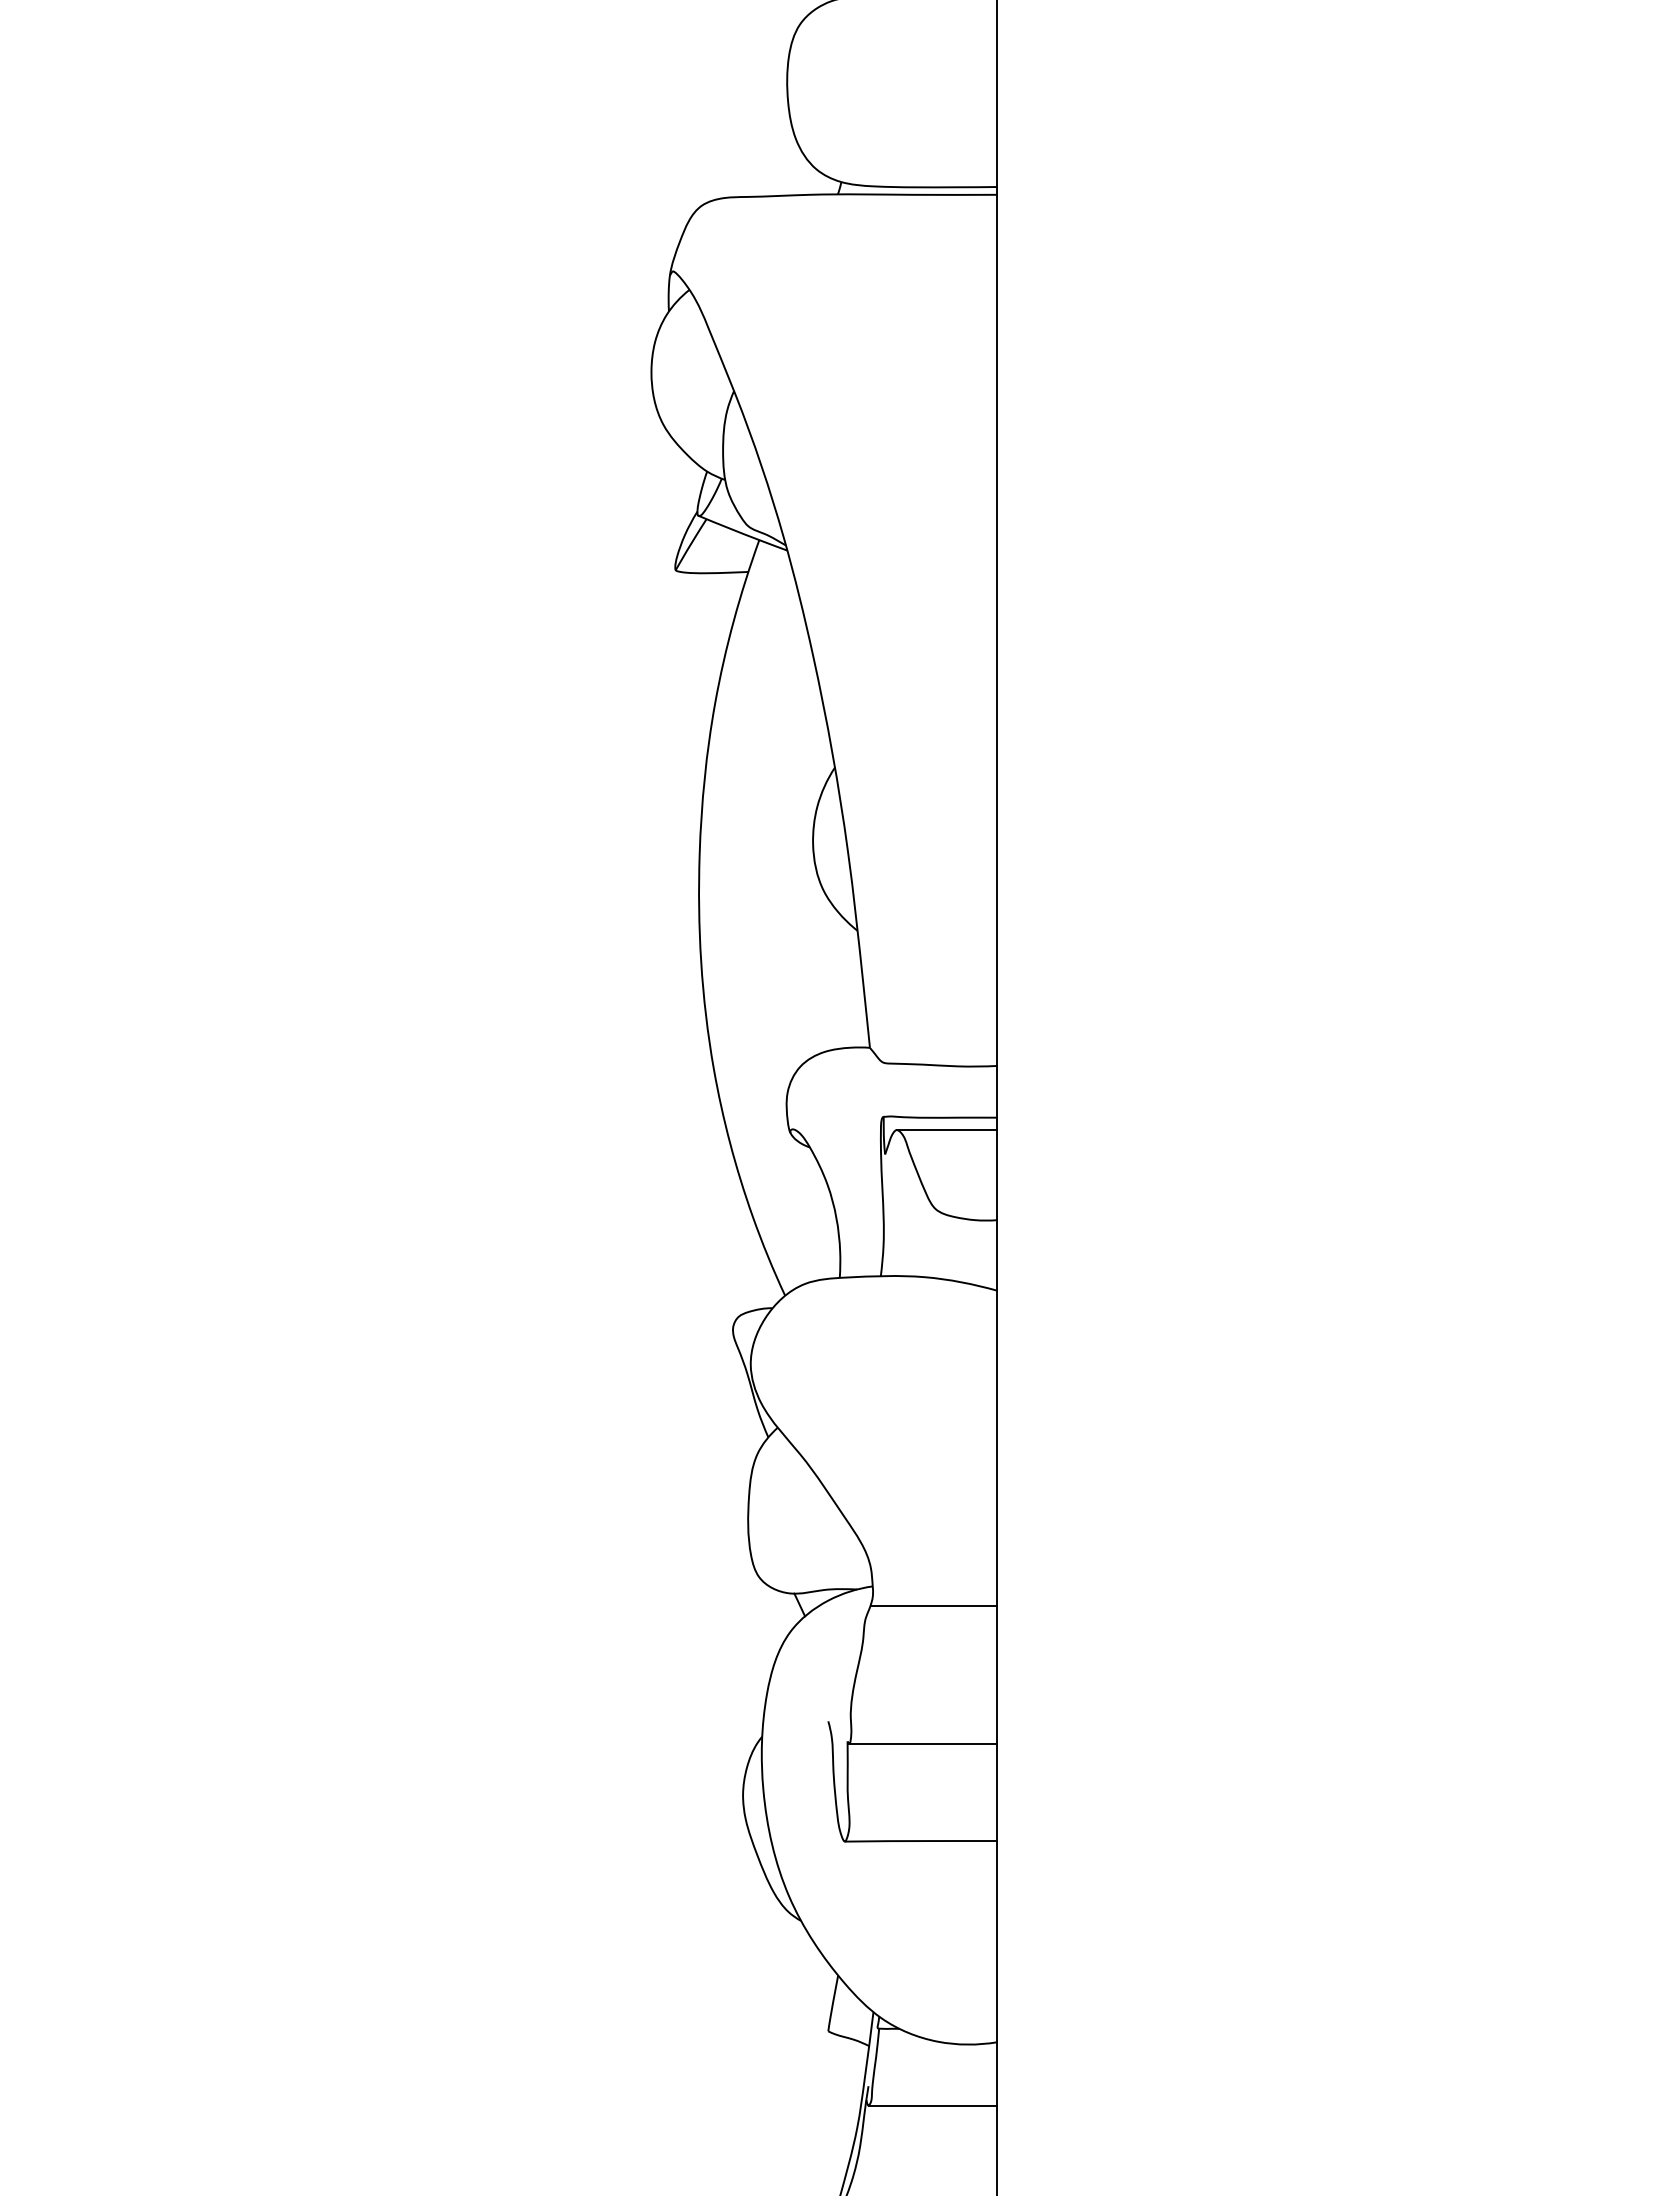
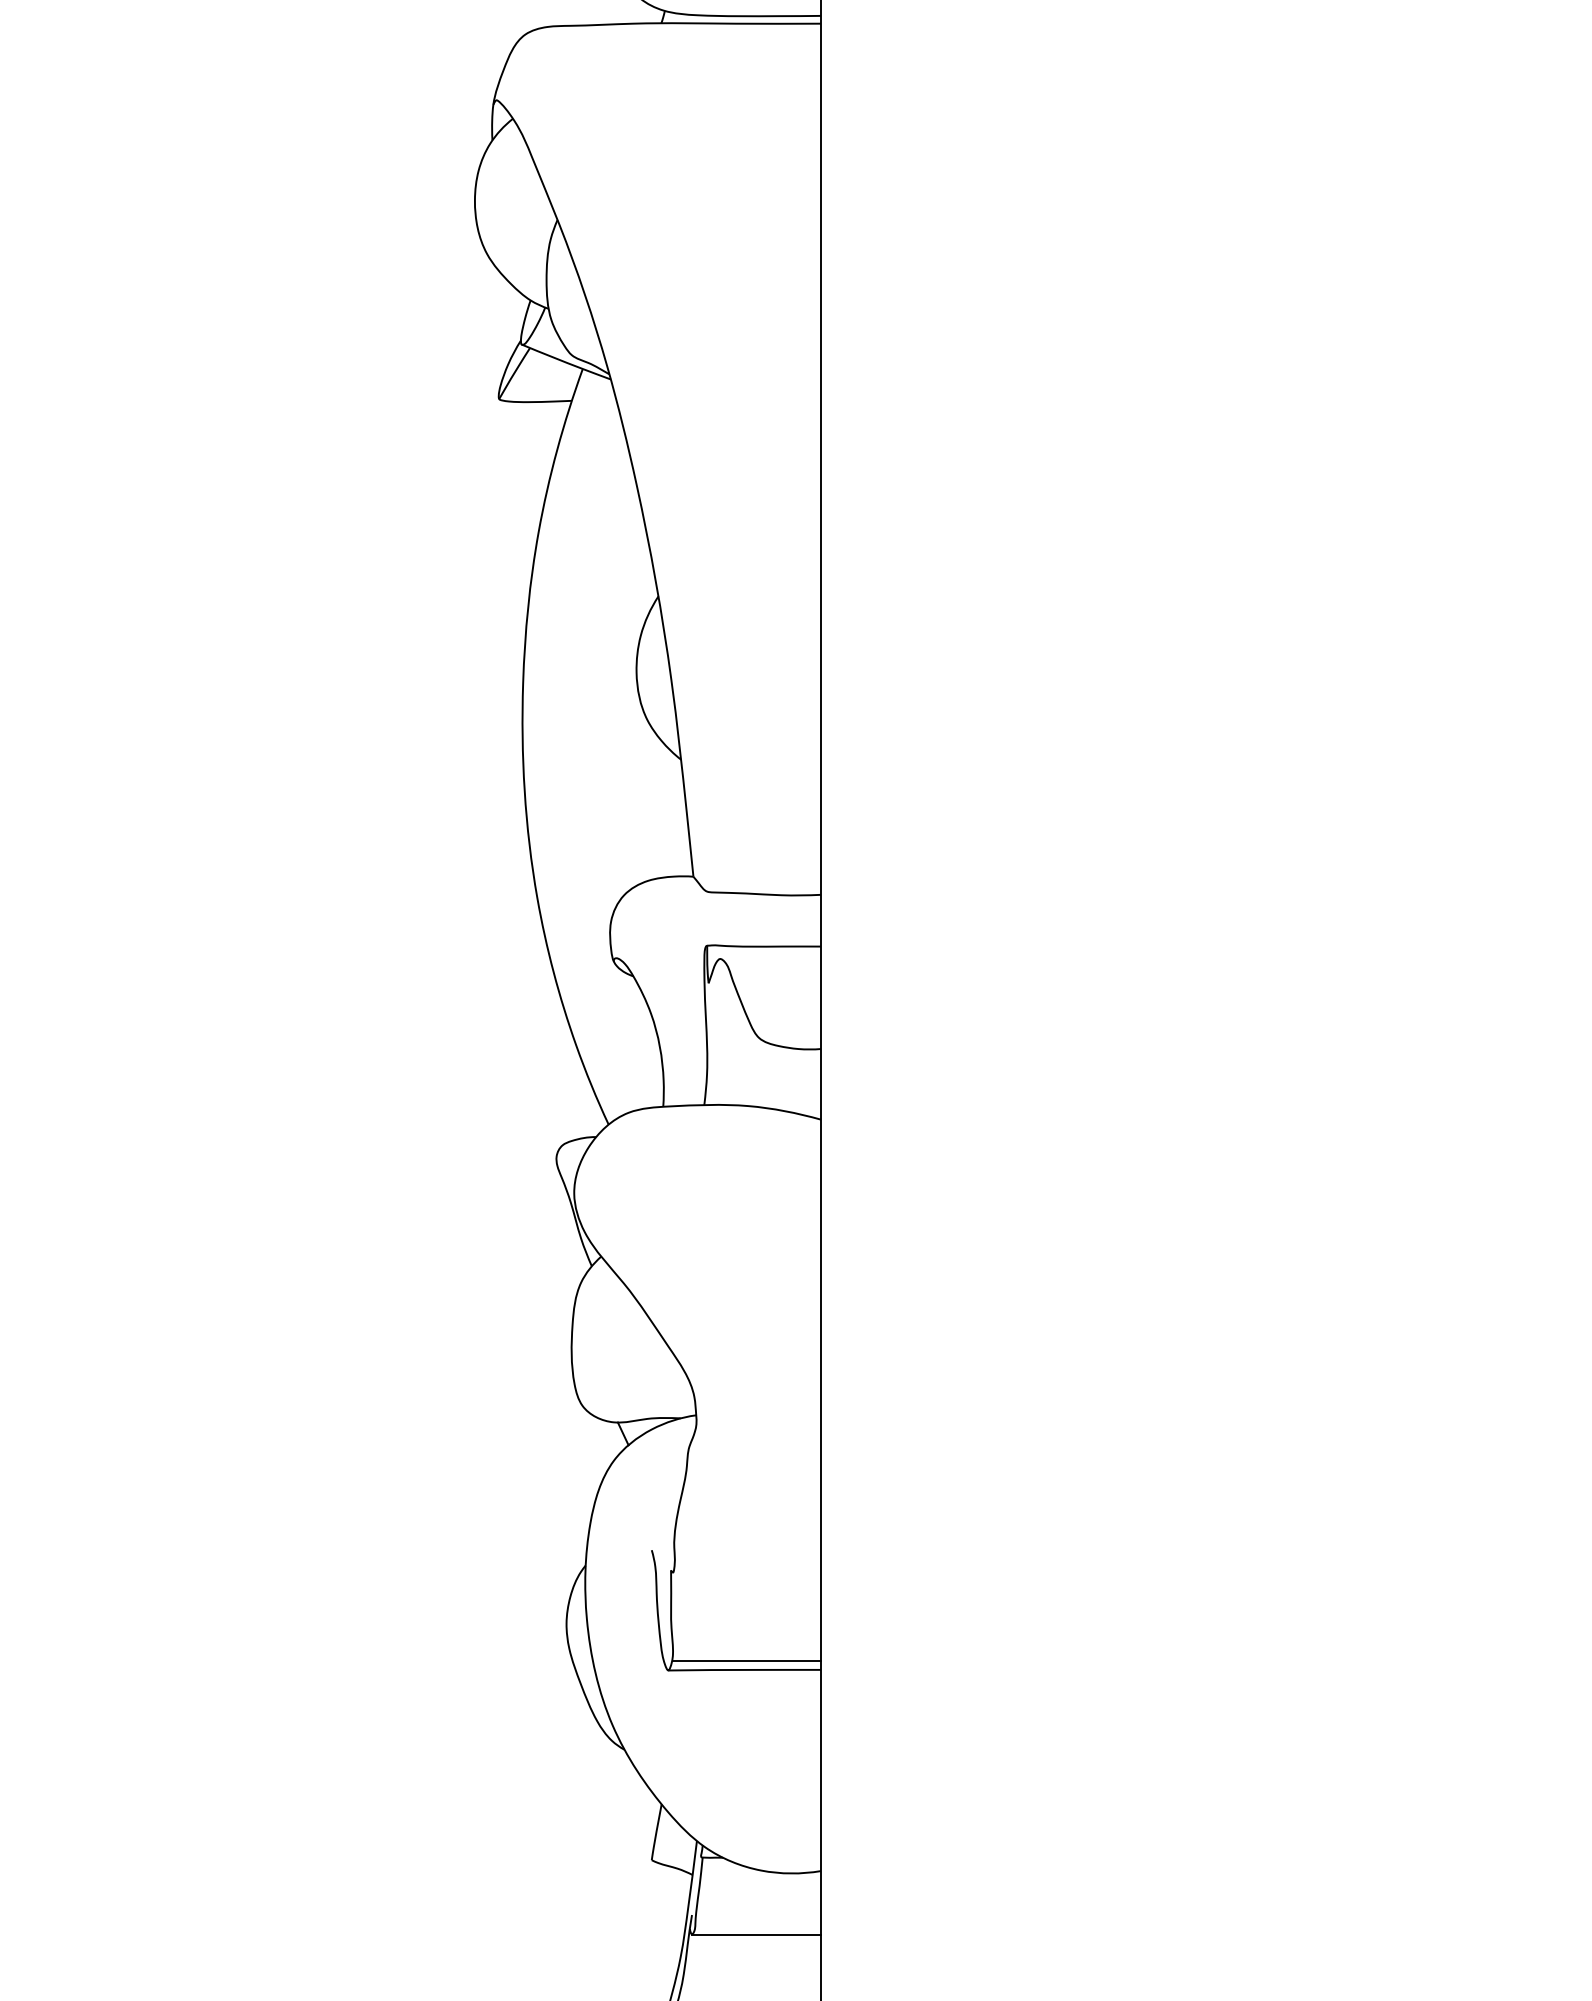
line: (947, 1130) -> (770, 959), removed
line: (933, 1605) -> (756, 1434), removed
line: (923, 1743) -> (746, 1660), moved

